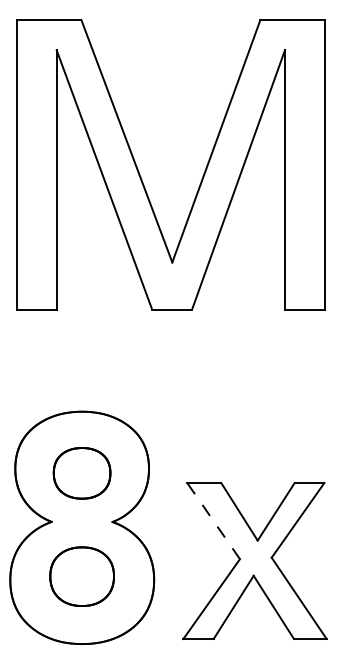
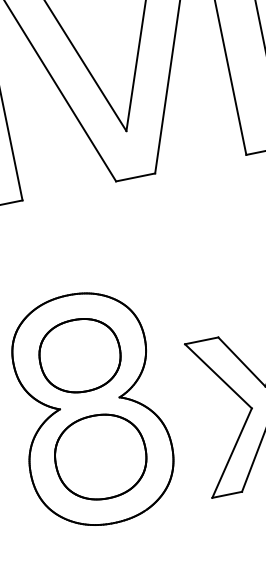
part: (81, 473) -> (79, 356), size x1.43
line: (213, 520) -> (218, 375), dashed -> solid
part: (81, 576) -> (100, 456), size x1.43

